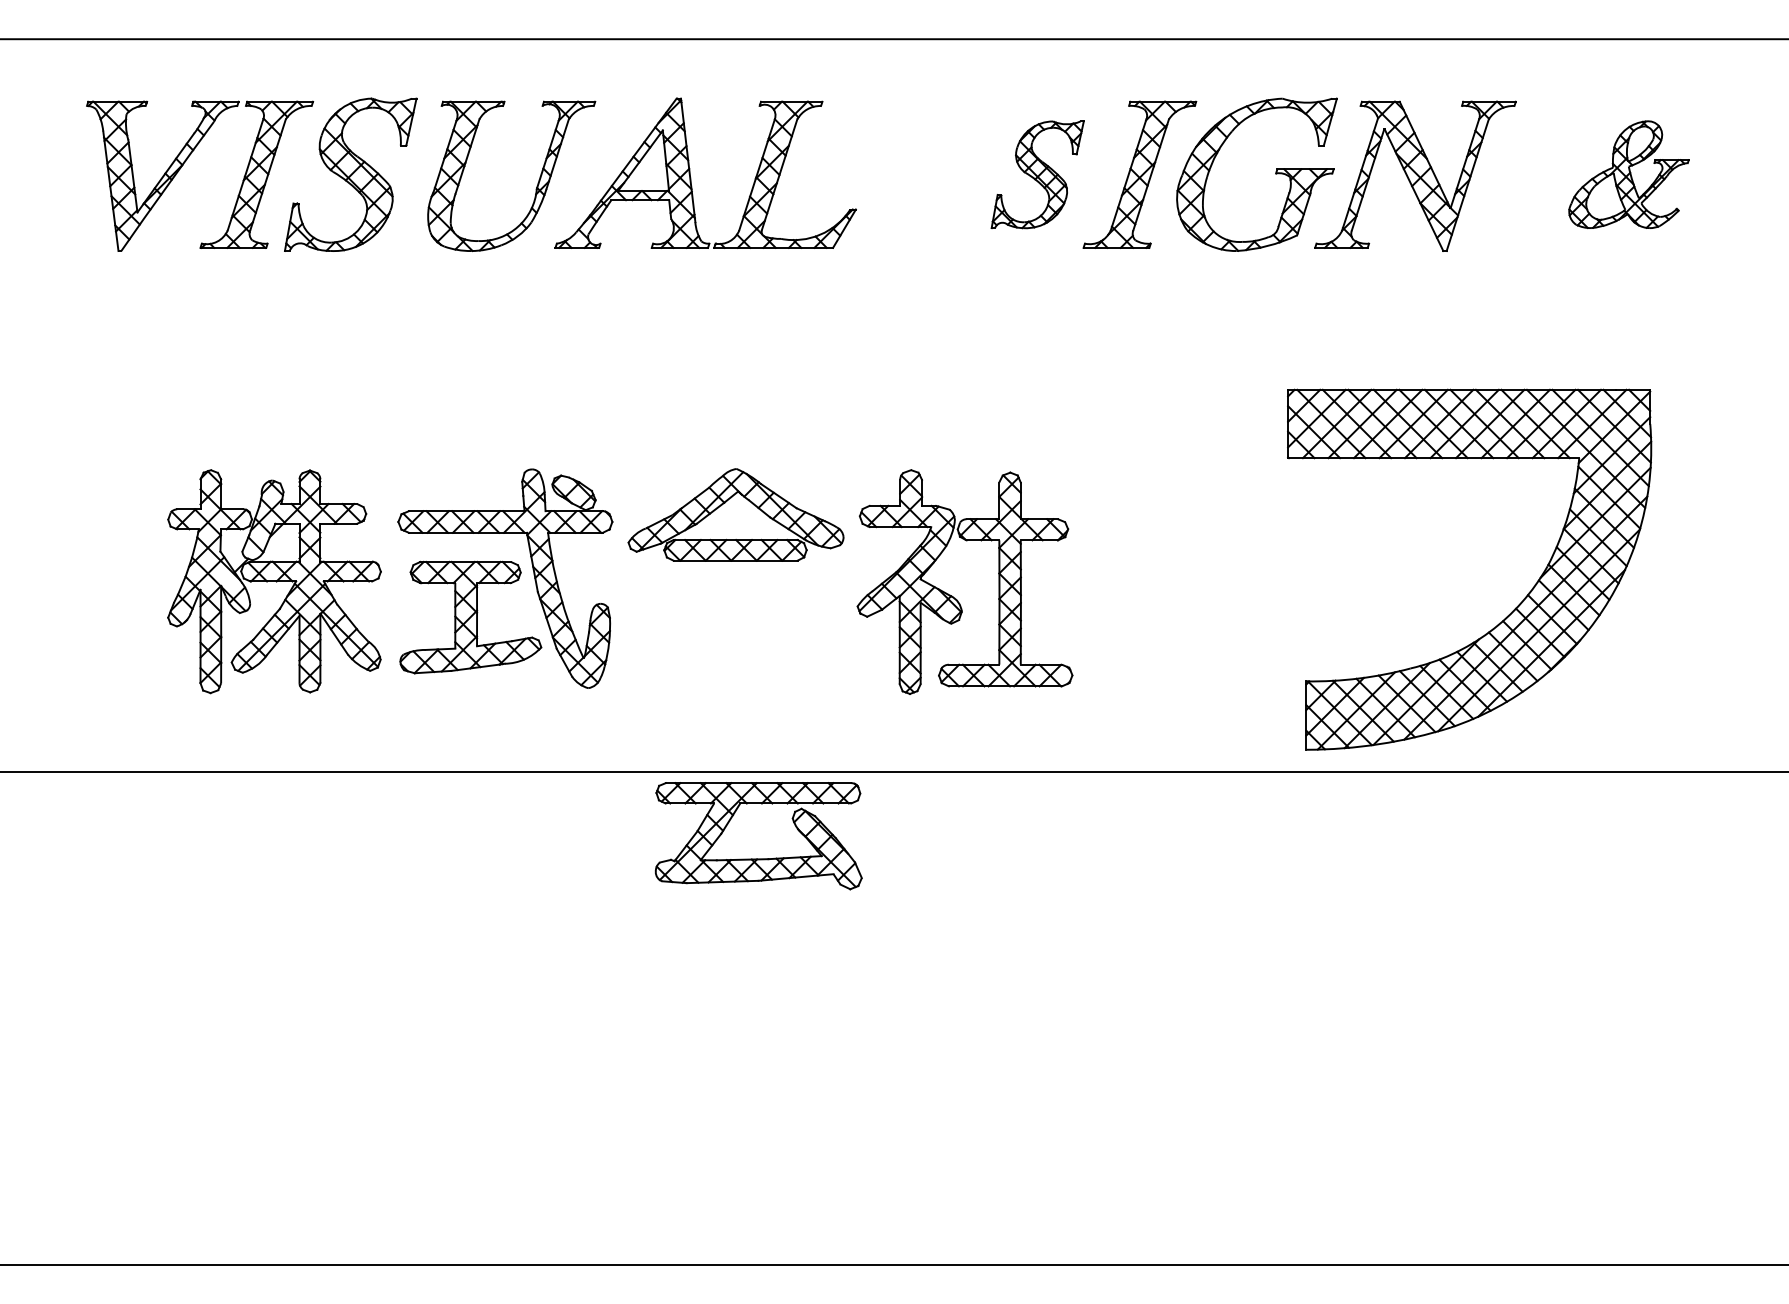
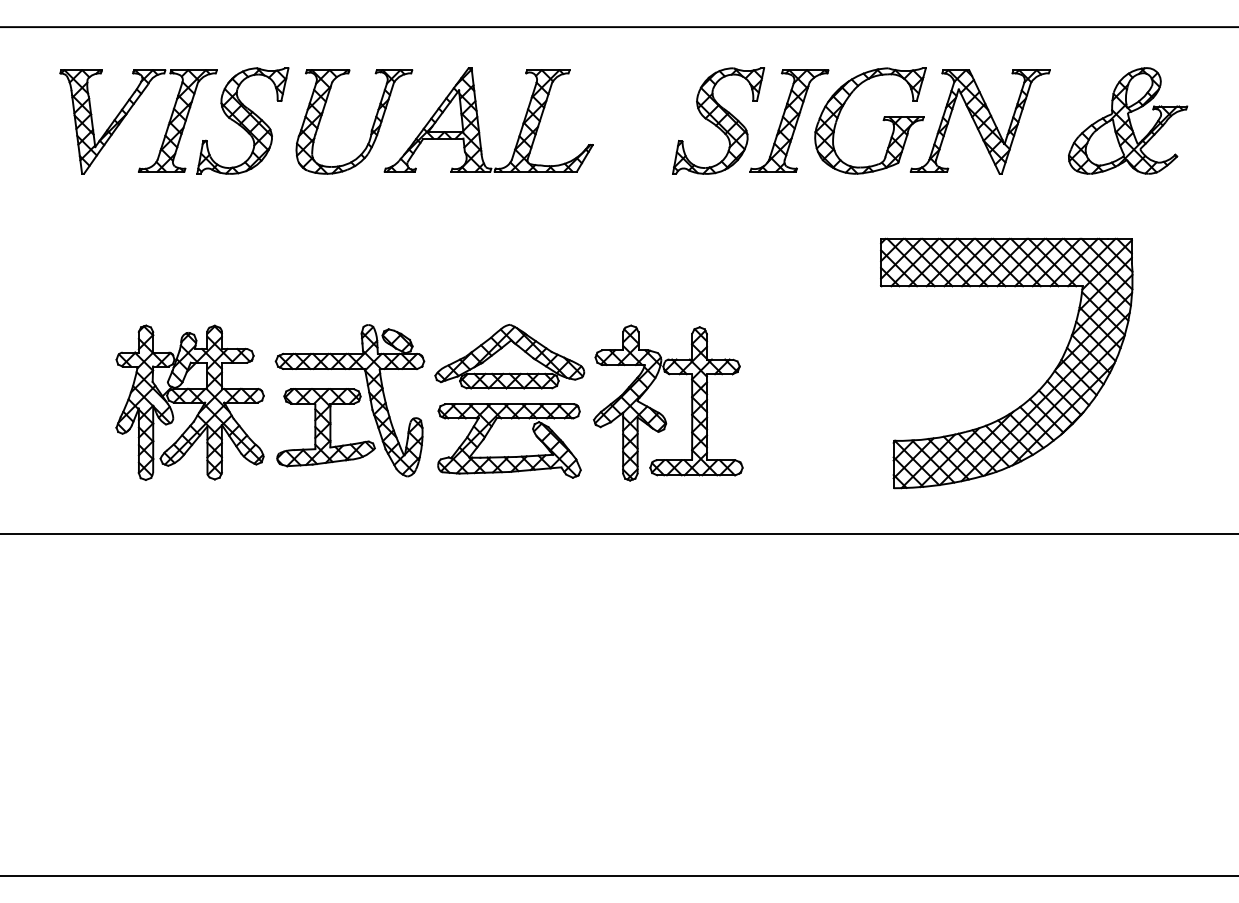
part: (1037, 174) -> (718, 120), size x1.43
part: (1629, 174) -> (1128, 120), size x1.43
part: (1511, 611) -> (1035, 392), moved
part: (758, 858) -> (509, 456), moved

